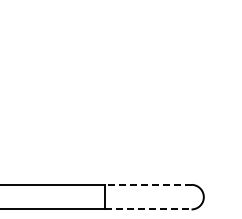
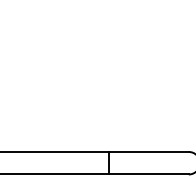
line: (147, 184) -> (148, 151), dashed -> solid
line: (148, 209) -> (149, 174), dashed -> solid

